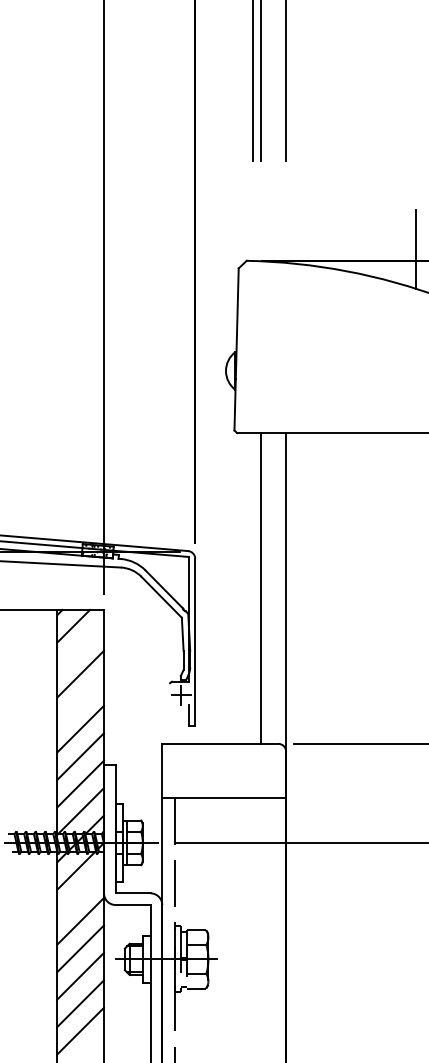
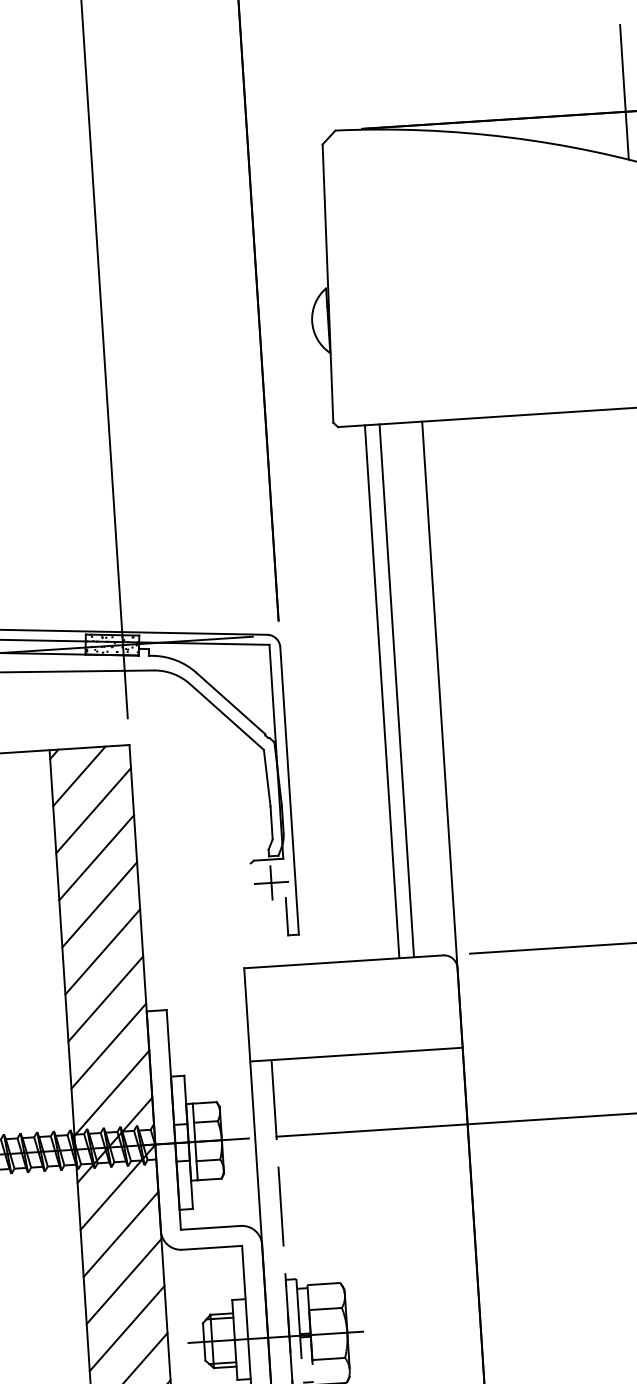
line: (252, 588) -> (381, 691), added
line: (80, 646) -> (93, 810), added
line: (80, 701) -> (99, 904), added
line: (80, 893) -> (120, 1233), added

